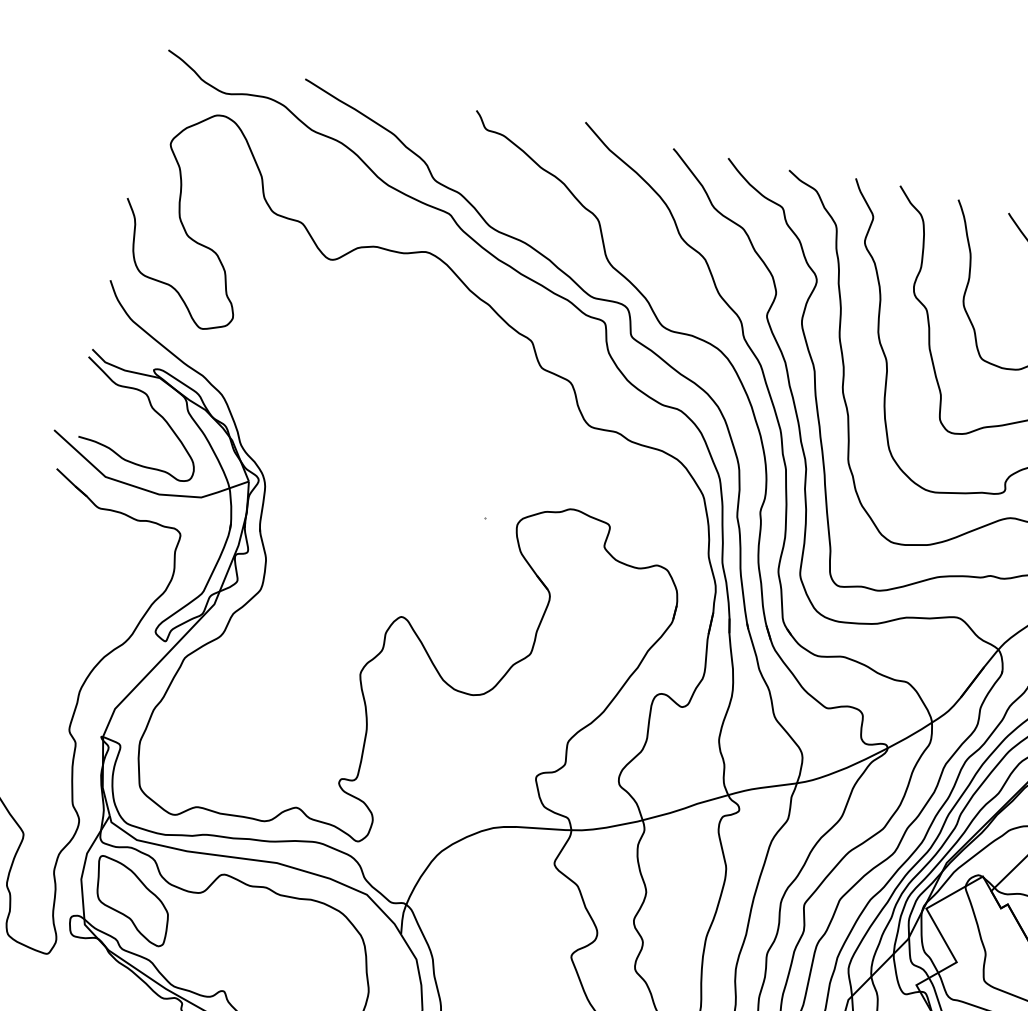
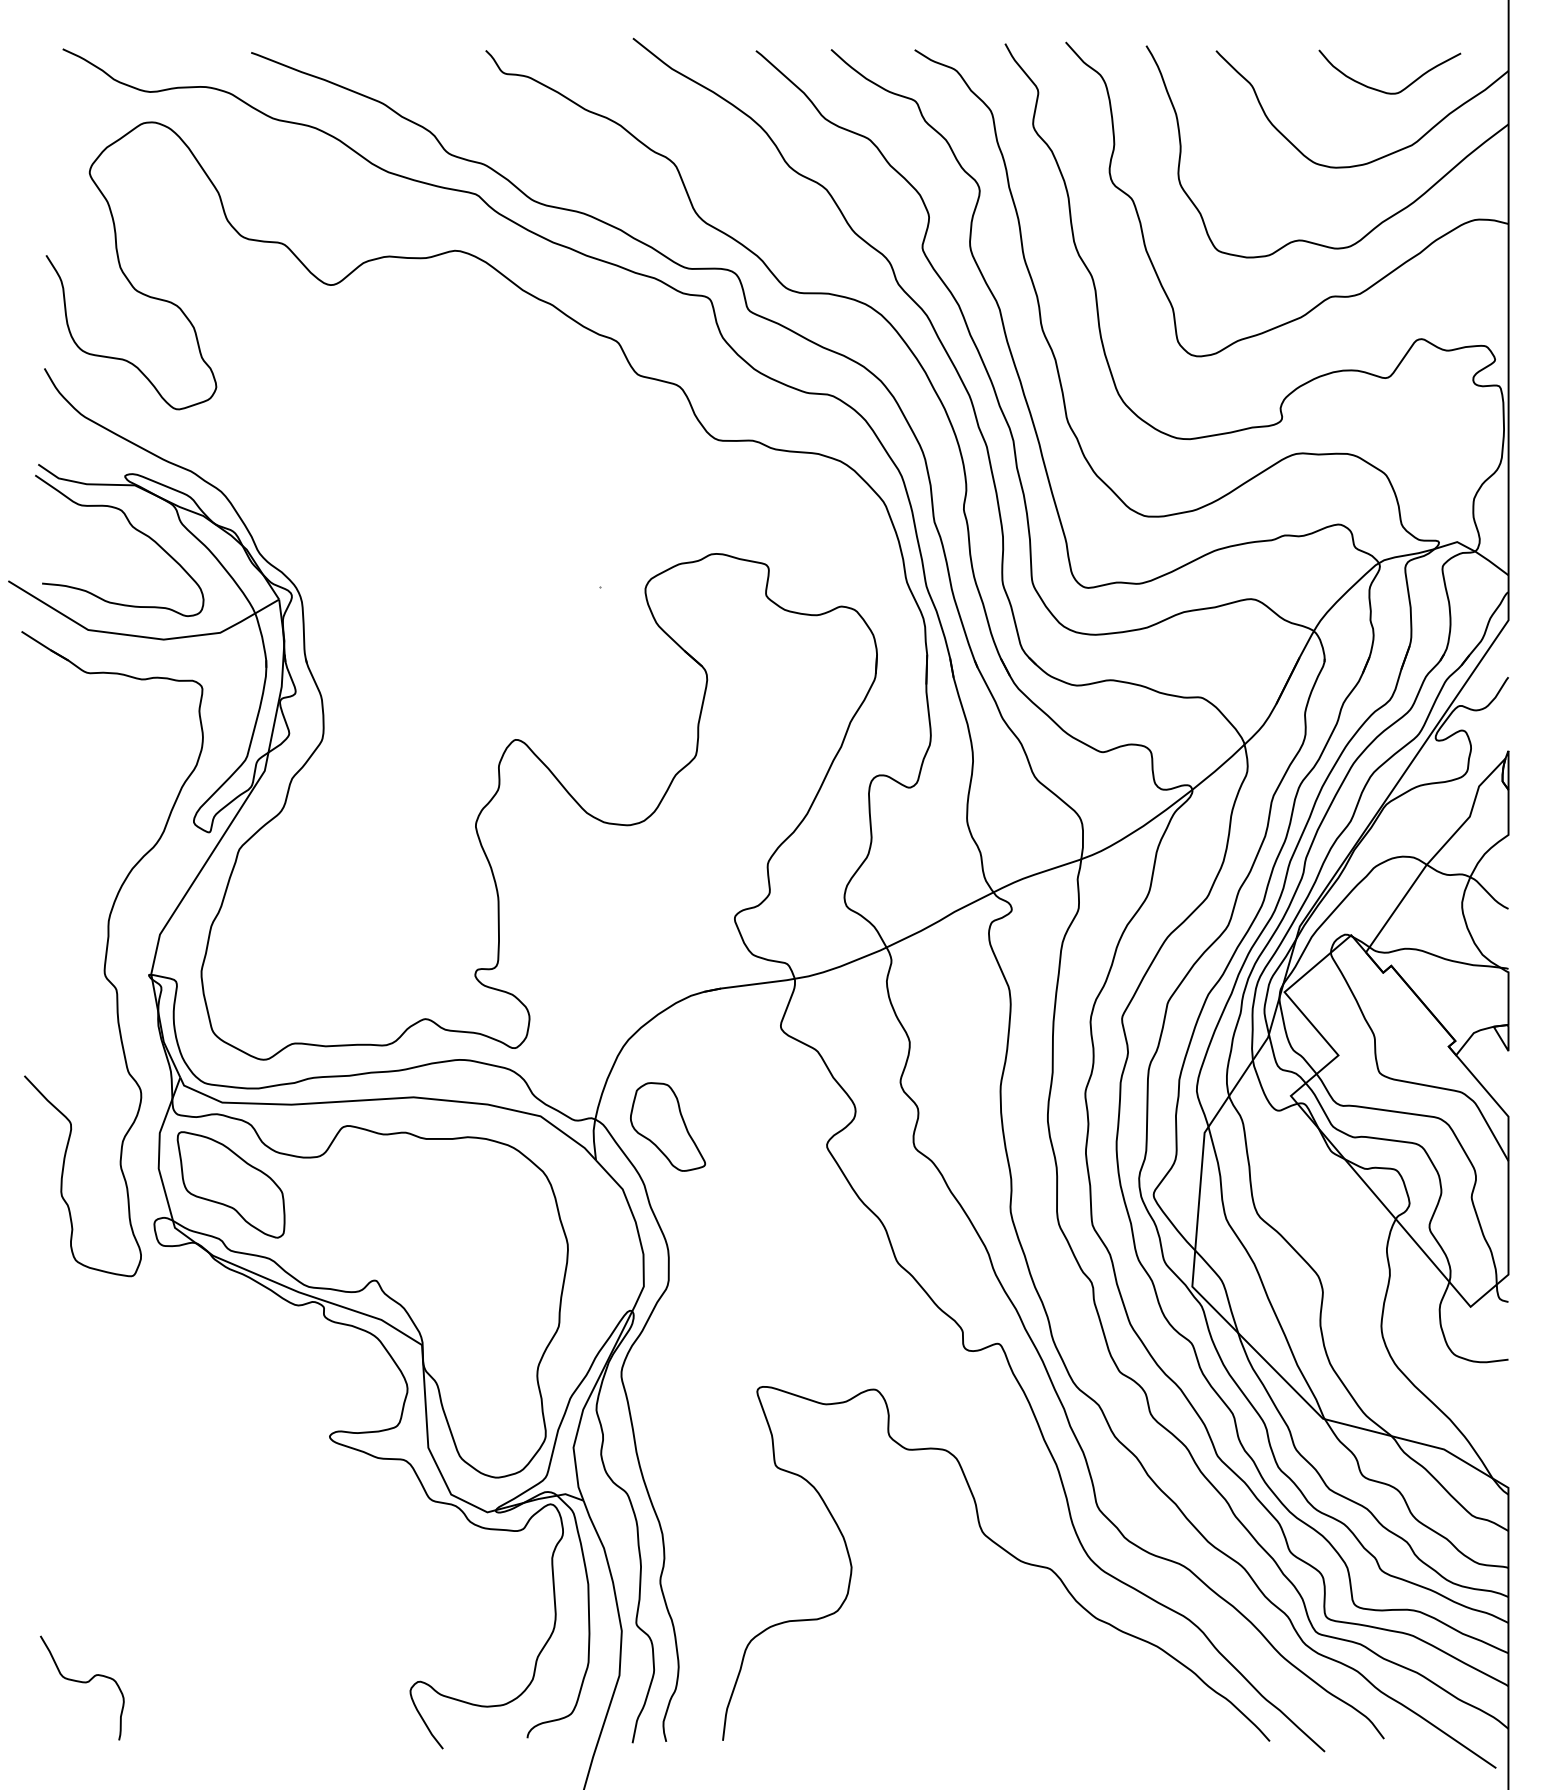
part: (457, 919) -> (667, 1126), added

